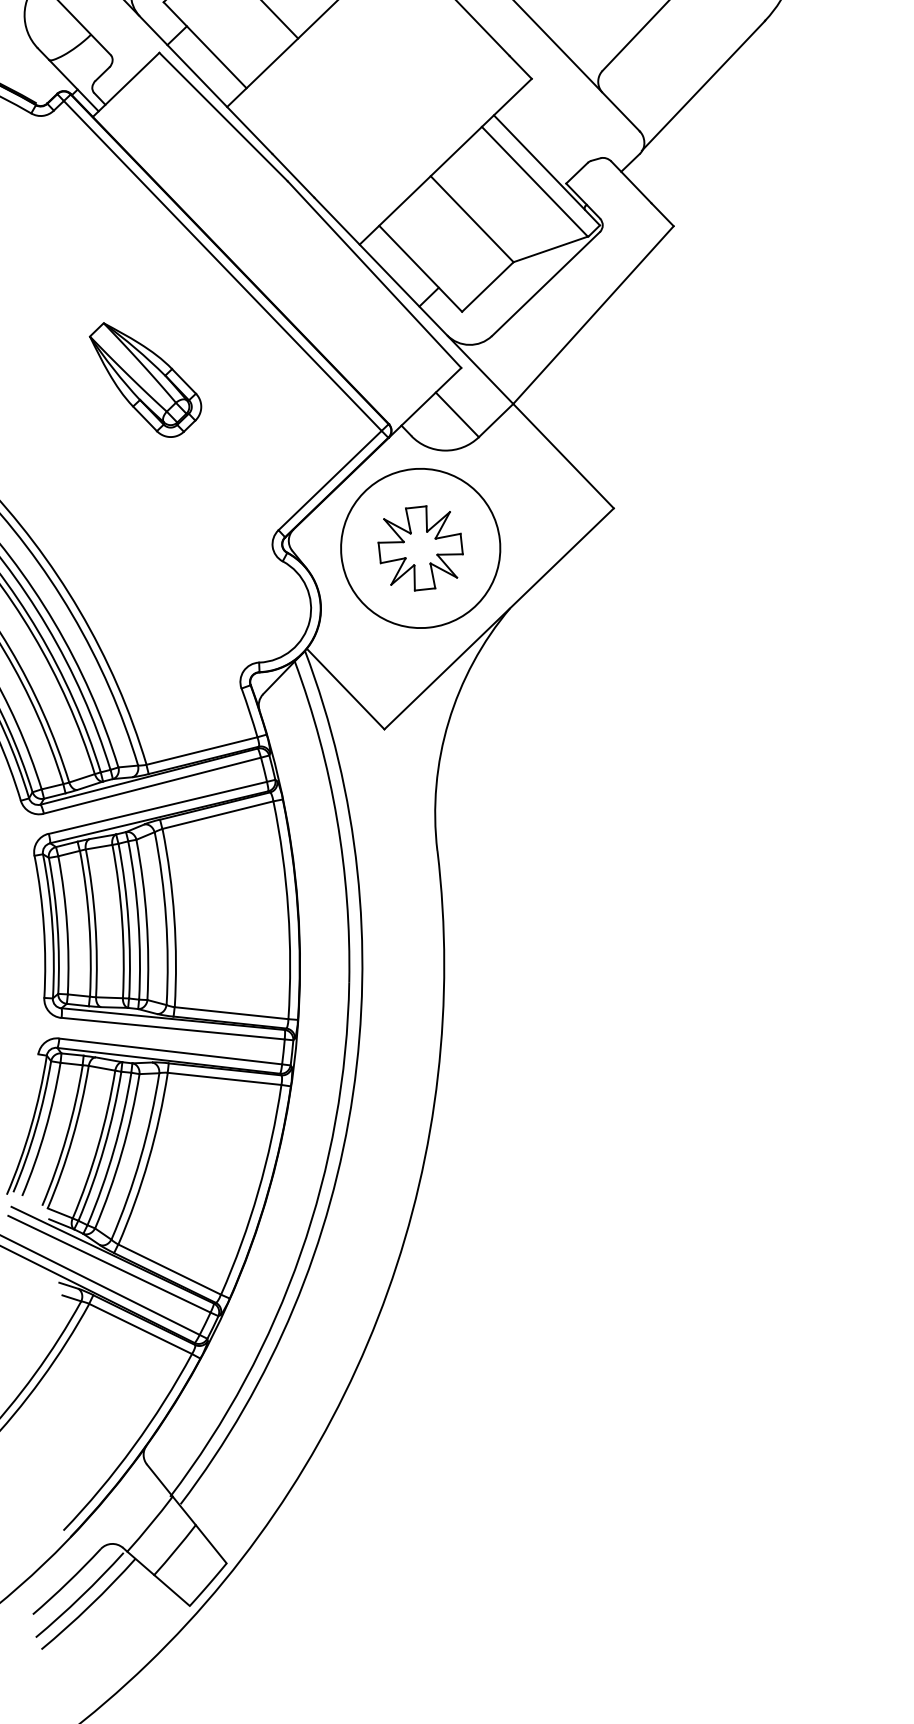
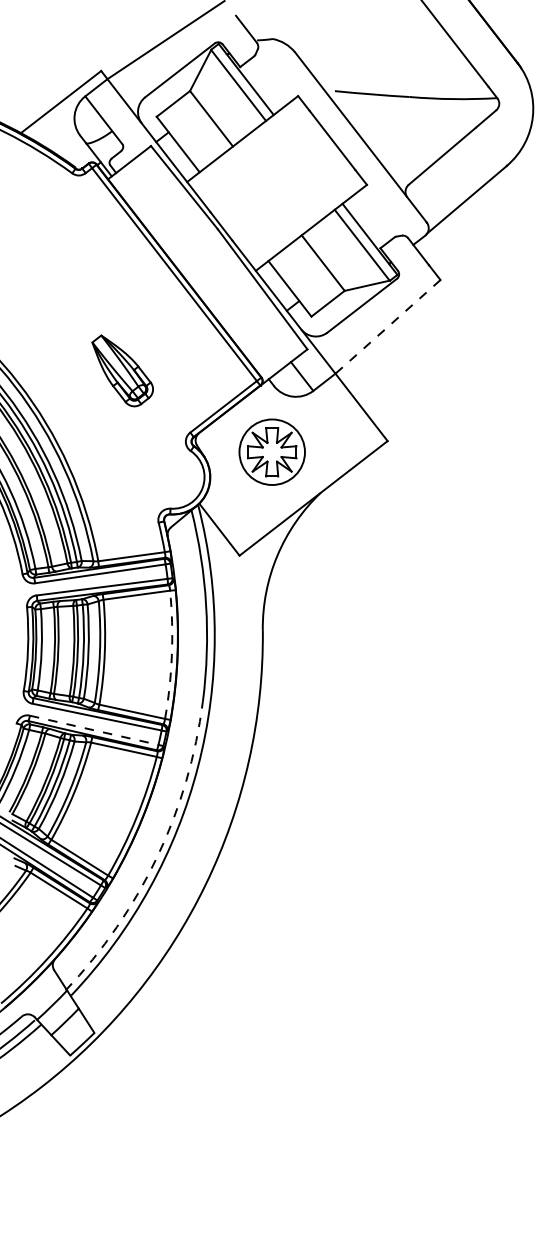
line: (592, 316) -> (387, 327), solid -> dashed
part: (145, 378) -> (122, 370), moved
circle: (421, 548) -> (272, 452), size x0.7
arc: (287, 910) -> (171, 655), solid -> dashed
line: (171, 1051) -> (94, 730), solid -> dashed
arc: (300, 1253) -> (157, 856), solid -> dashed

